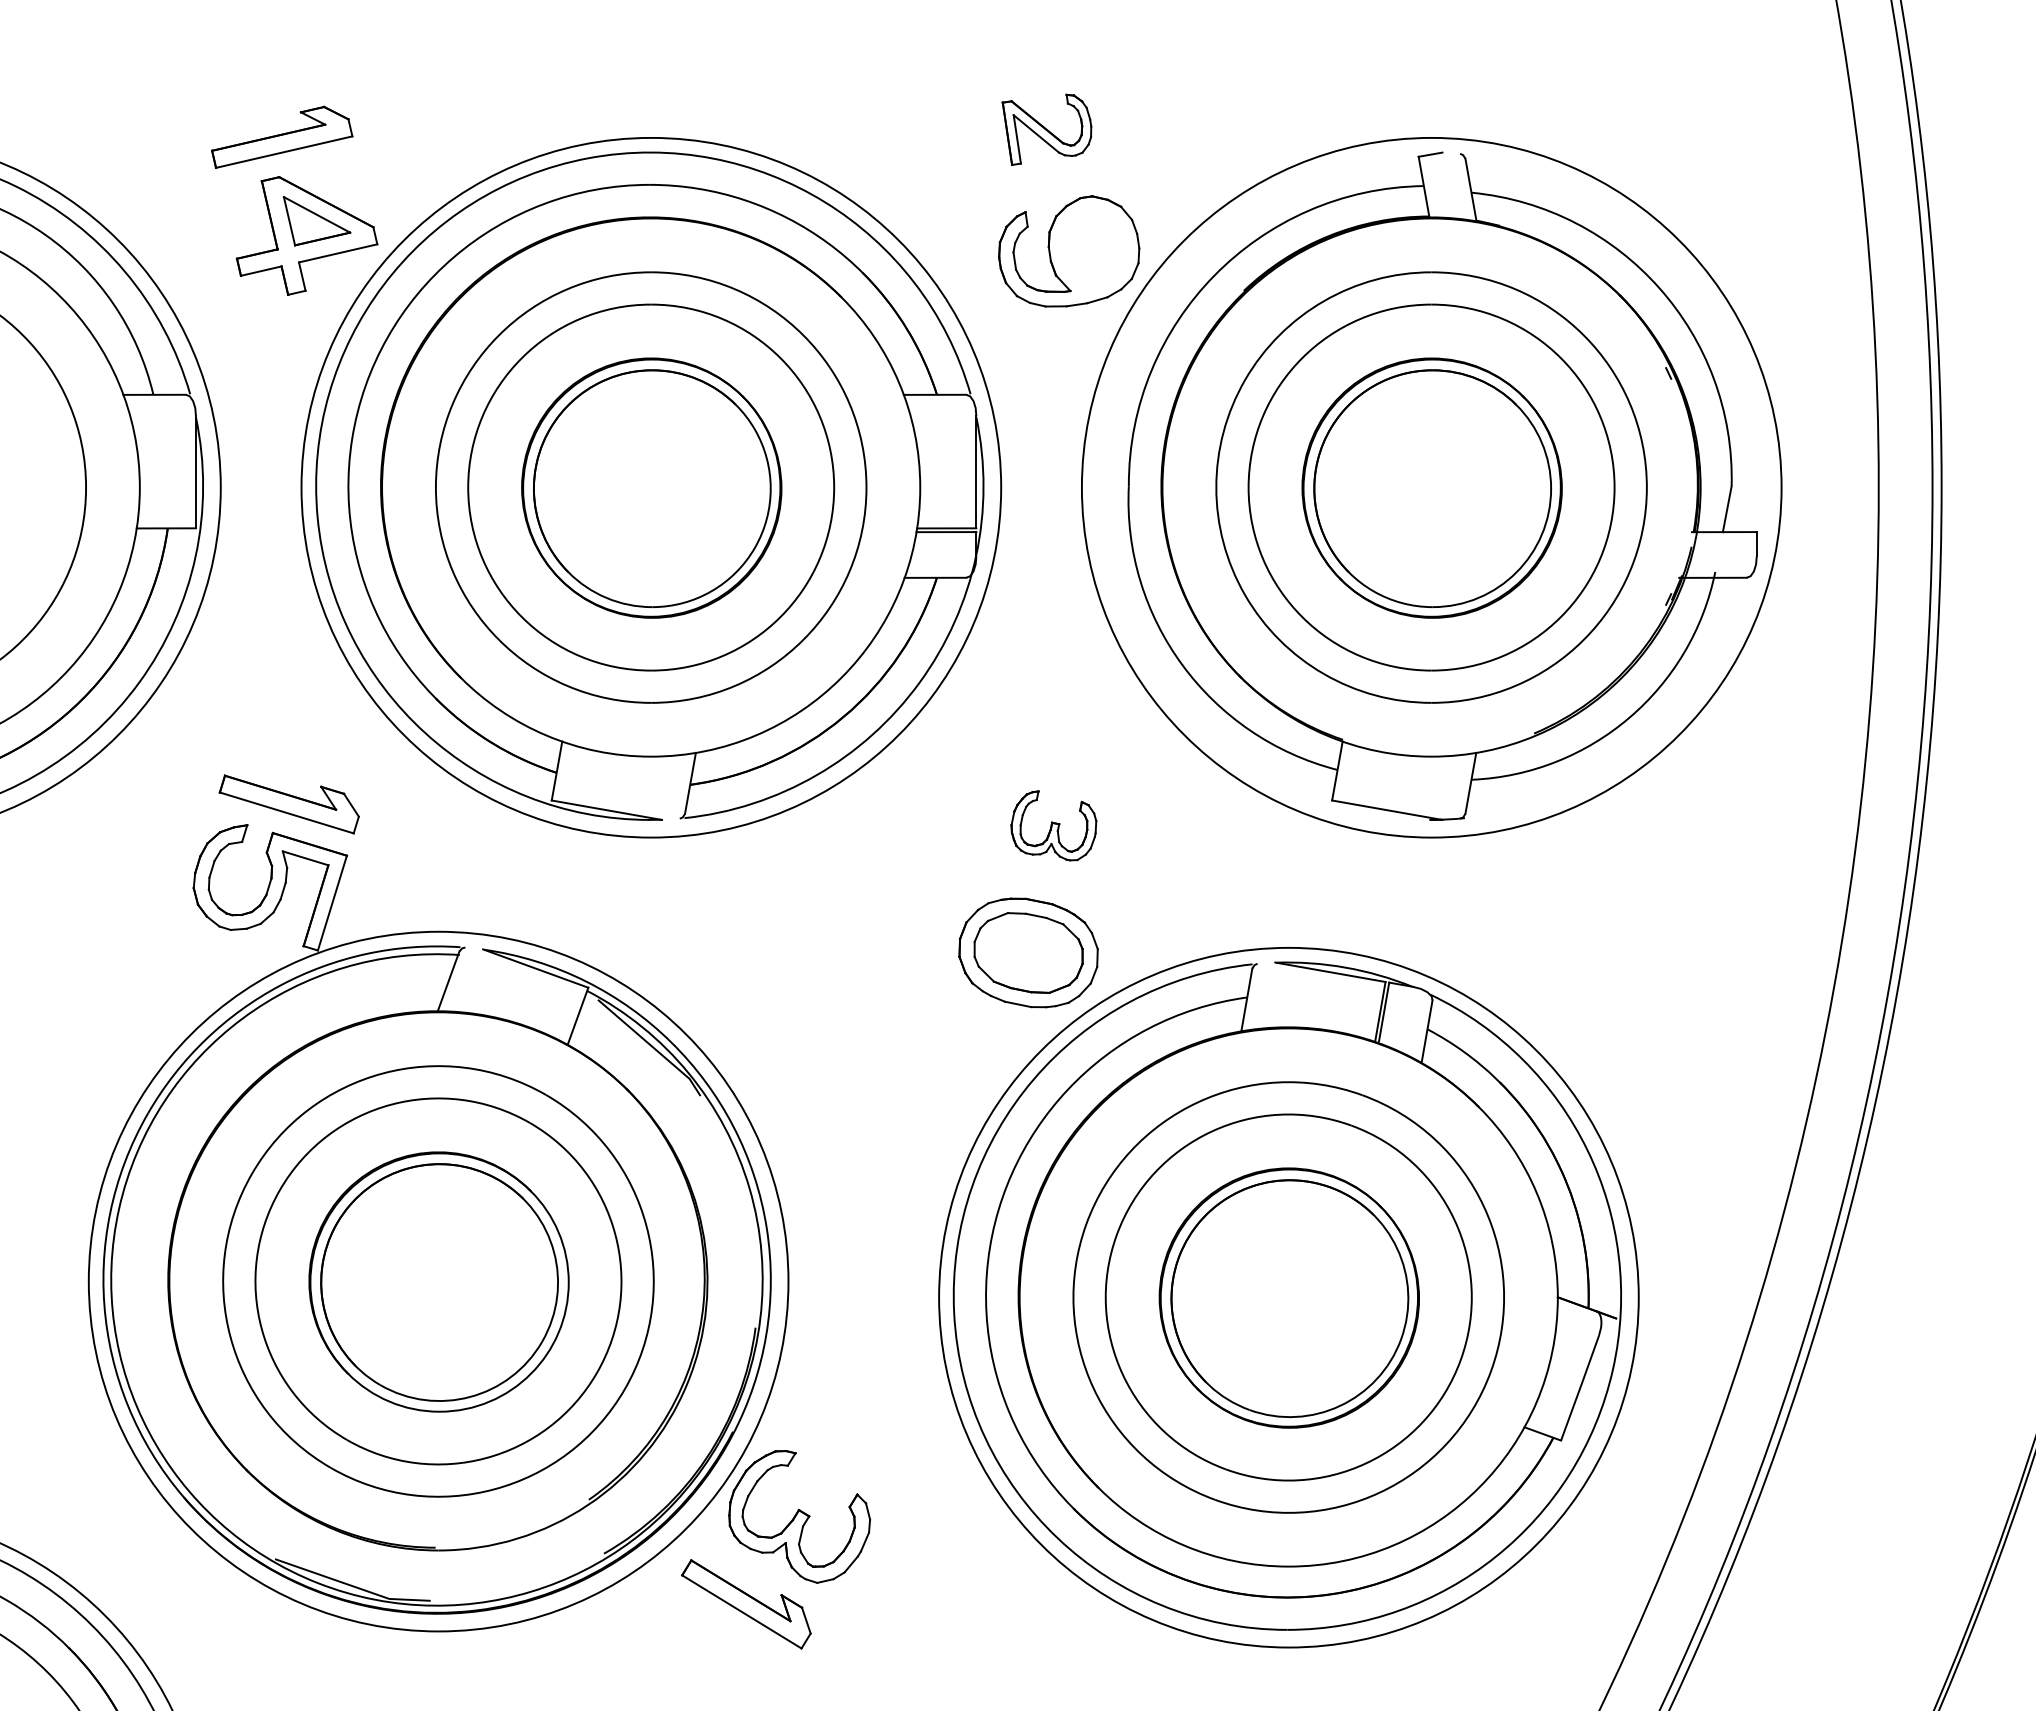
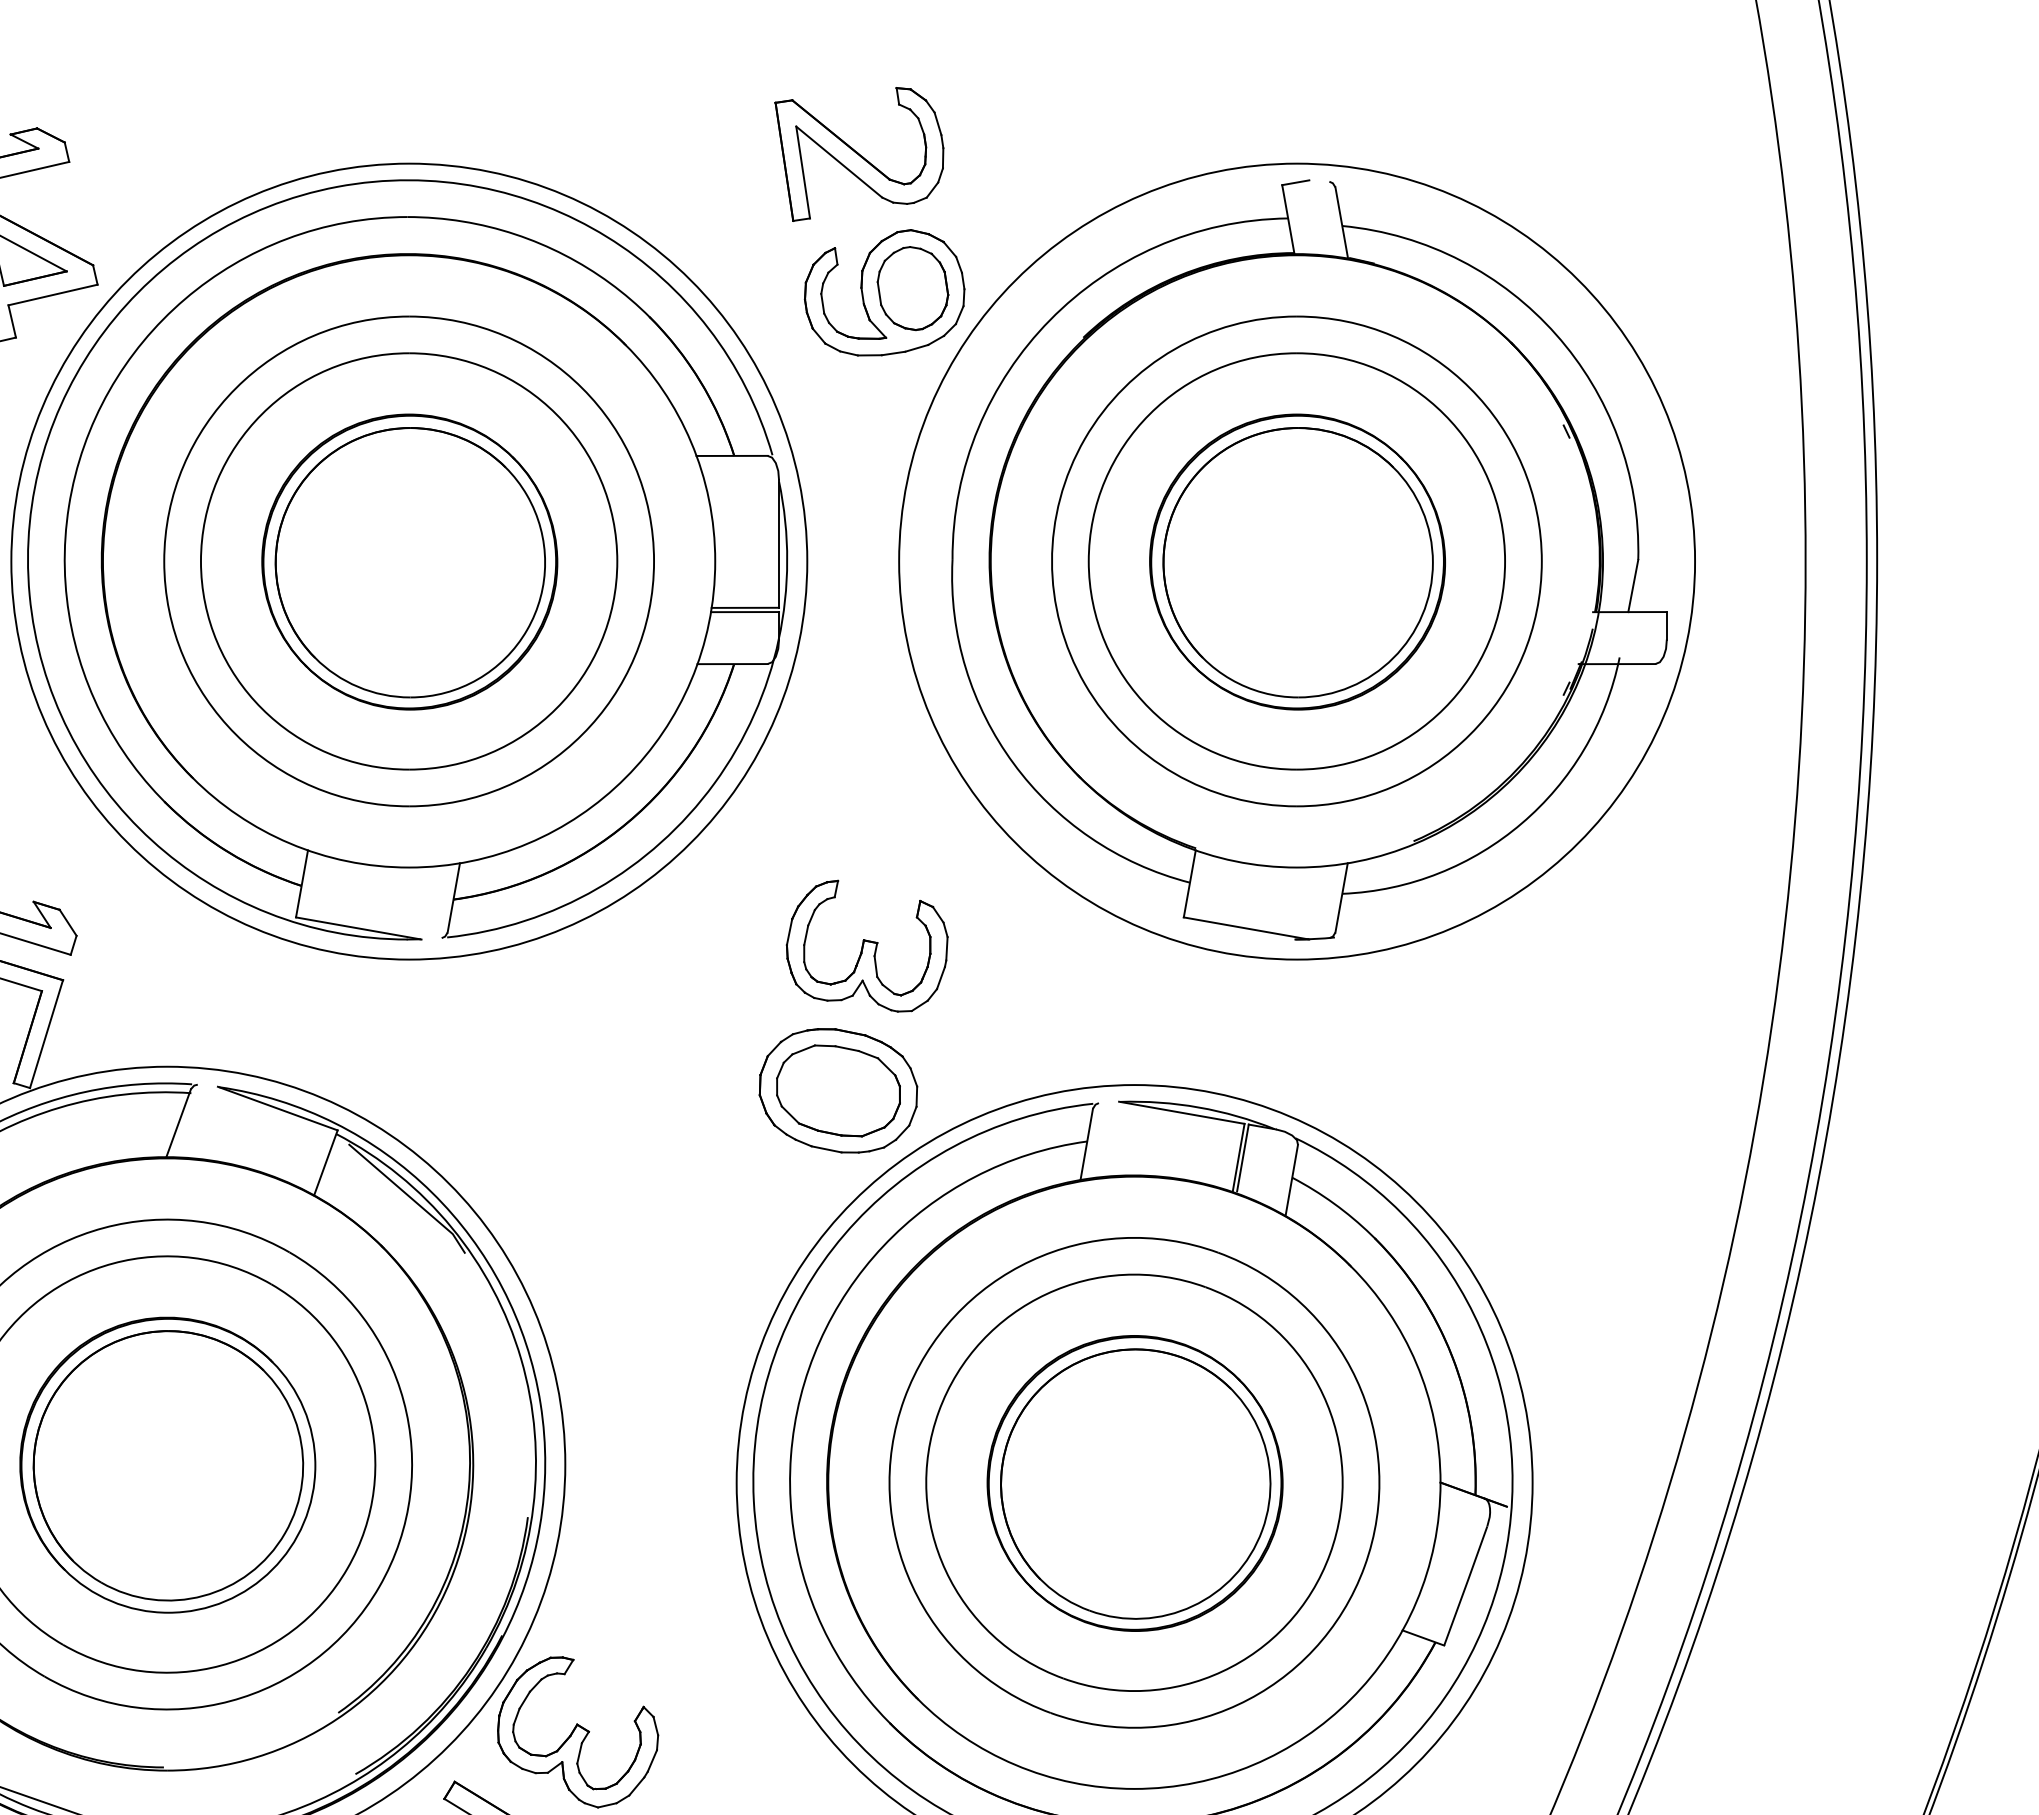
part: (1046, 129) -> (858, 154), size x1.67
part: (1094, 247) -> (913, 288), added
part: (1053, 825) -> (866, 945), size x1.67

